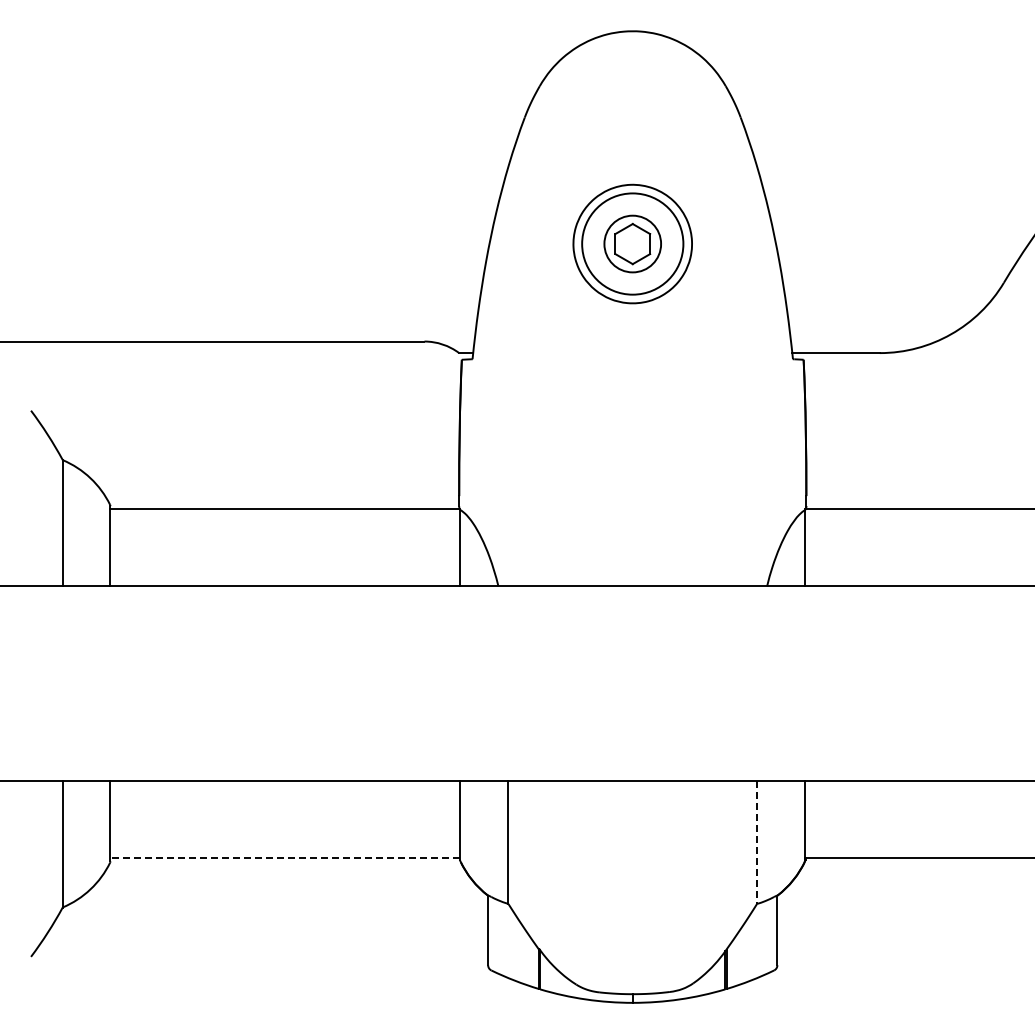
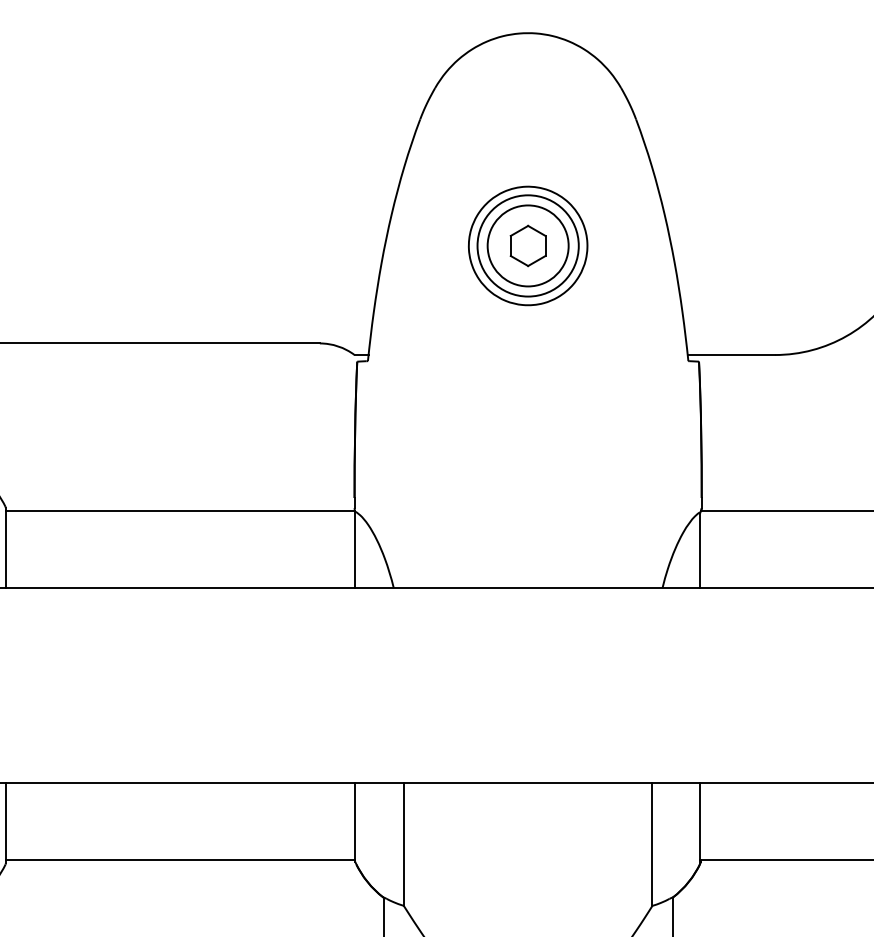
circle: (632, 243) -> (527, 245), size x1.43
line: (757, 843) -> (652, 845), dashed -> solid
line: (285, 858) -> (180, 860), dashed -> solid

